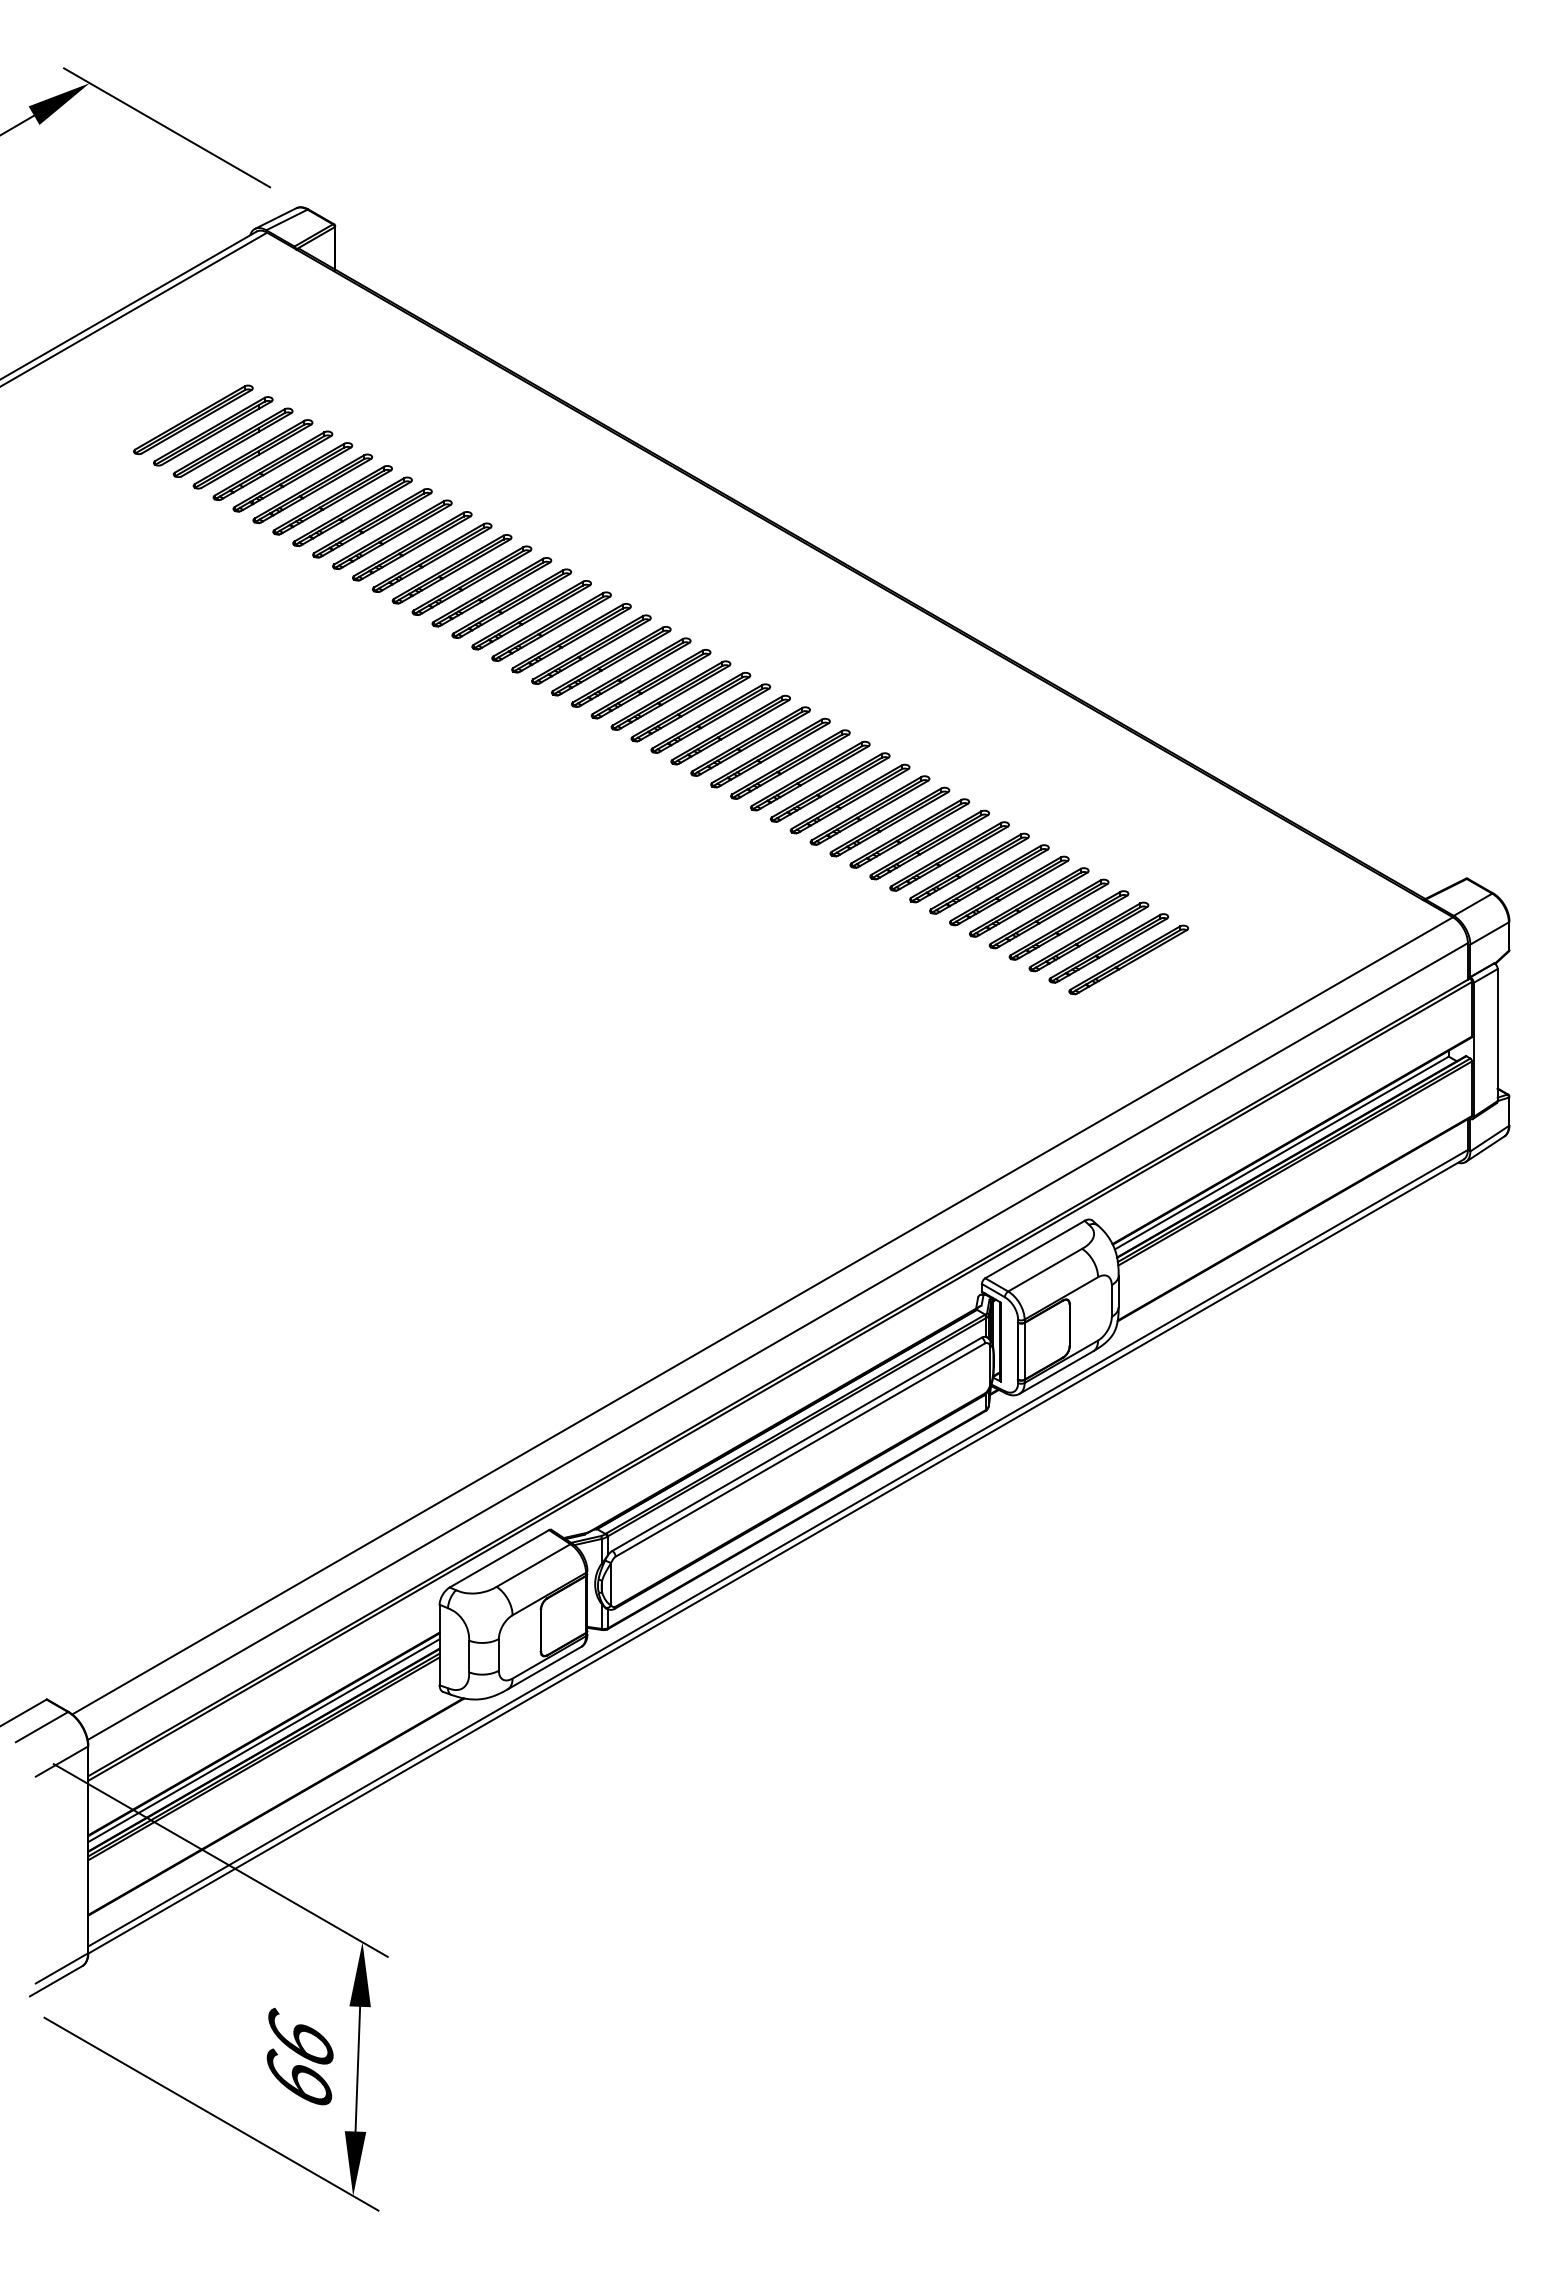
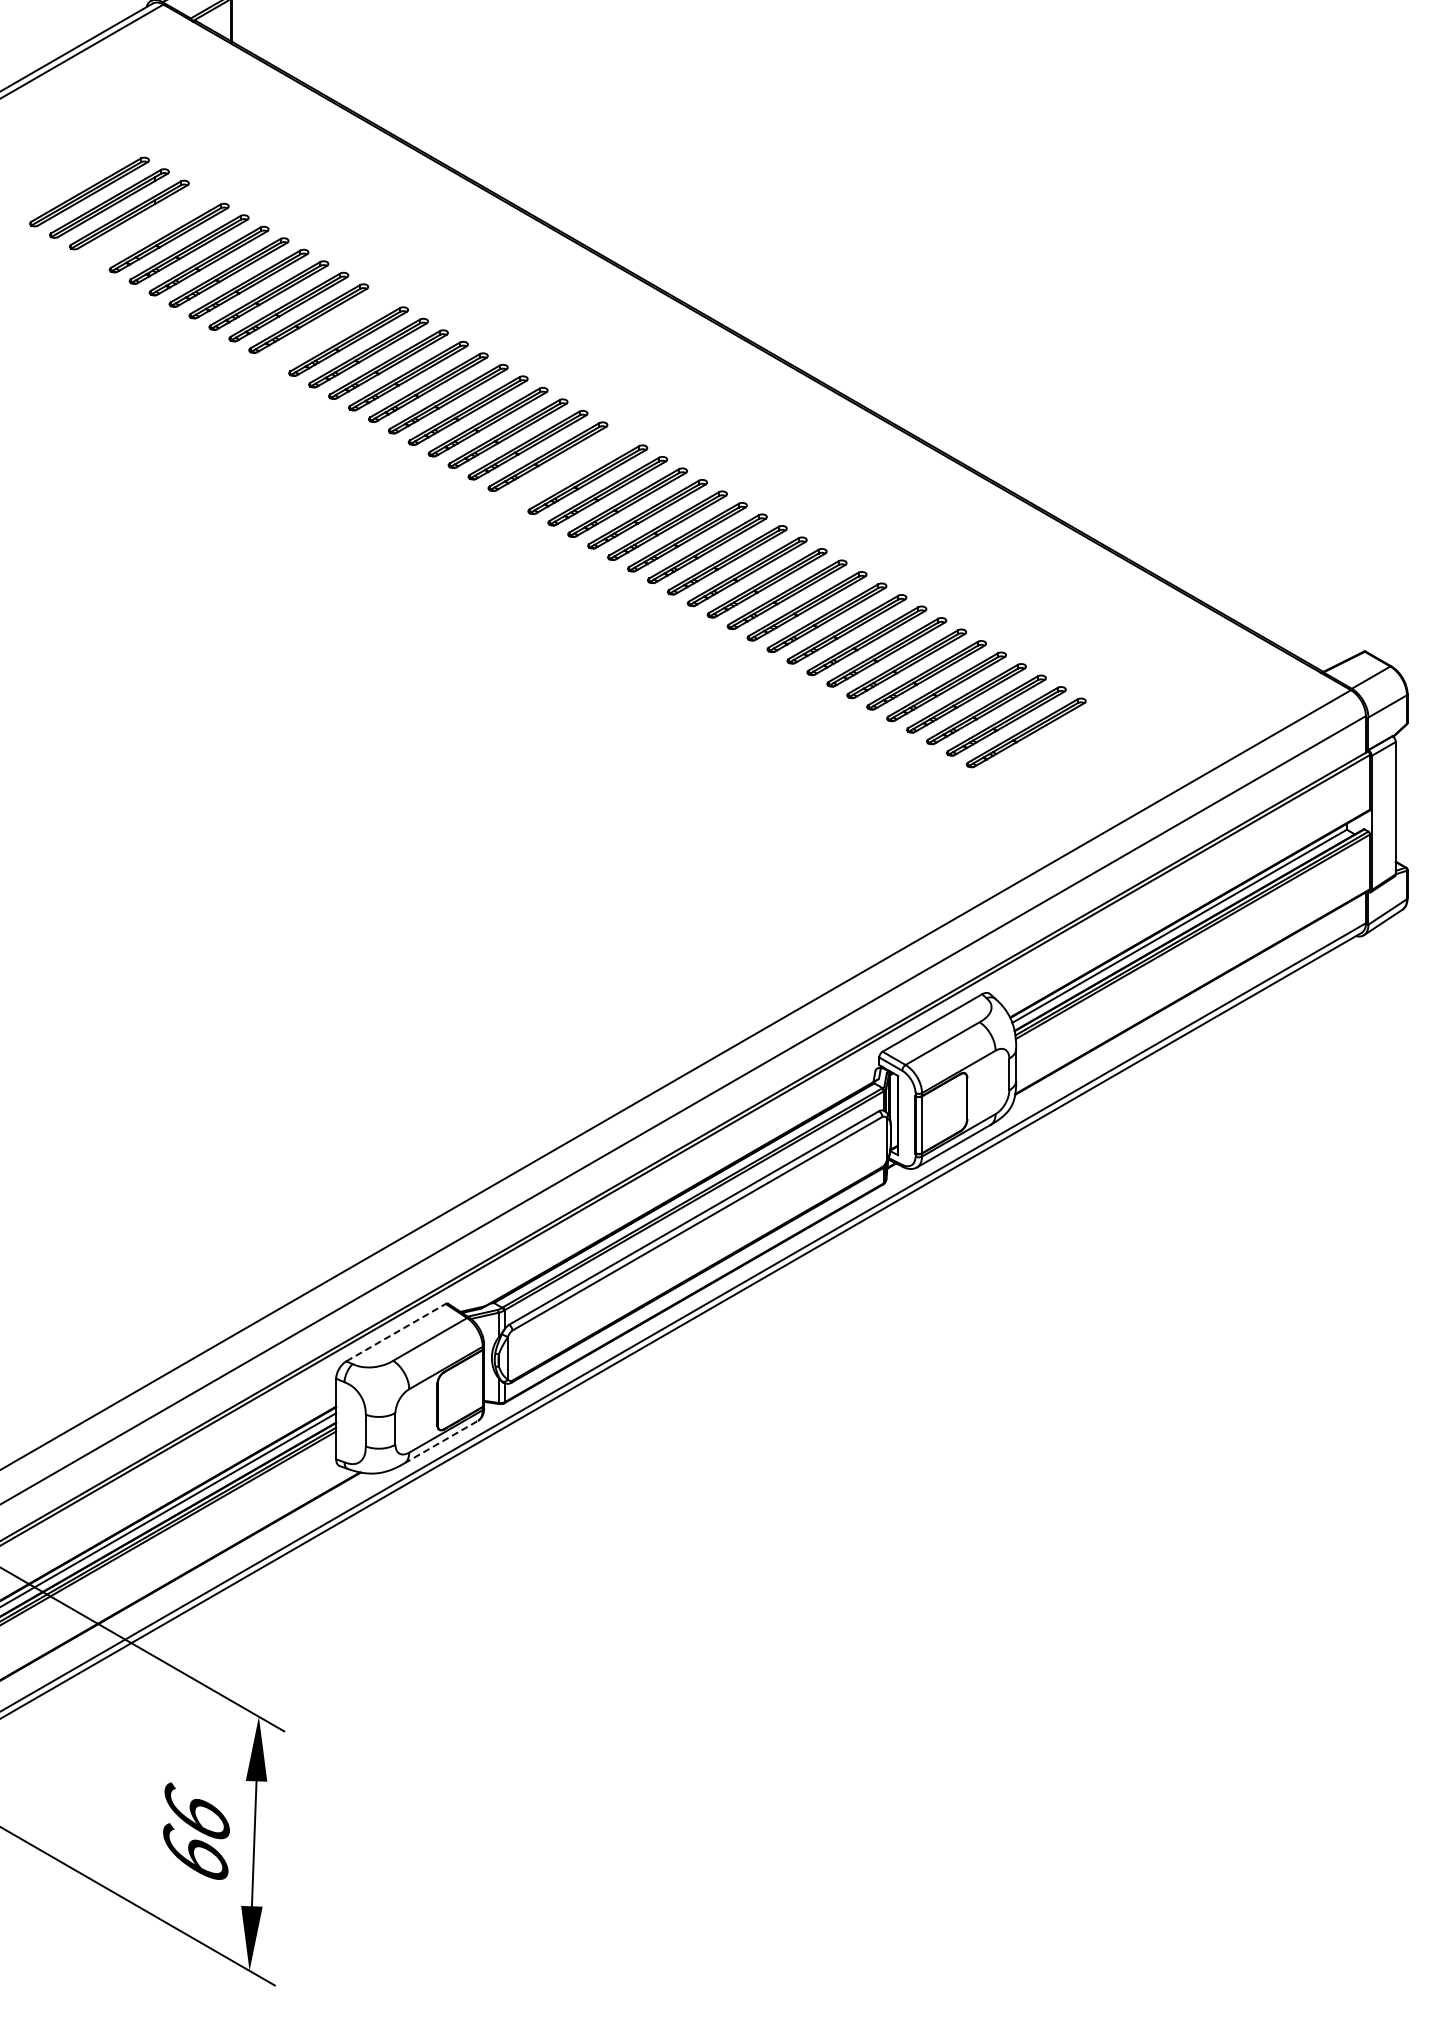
part: (252, 454) -> (148, 226), removed
part: (431, 557) -> (328, 329), removed
part: (670, 695) -> (567, 468), removed
line: (499, 1558) -> (396, 1332), solid -> dashed
line: (544, 1667) -> (441, 1441), solid -> dashed

